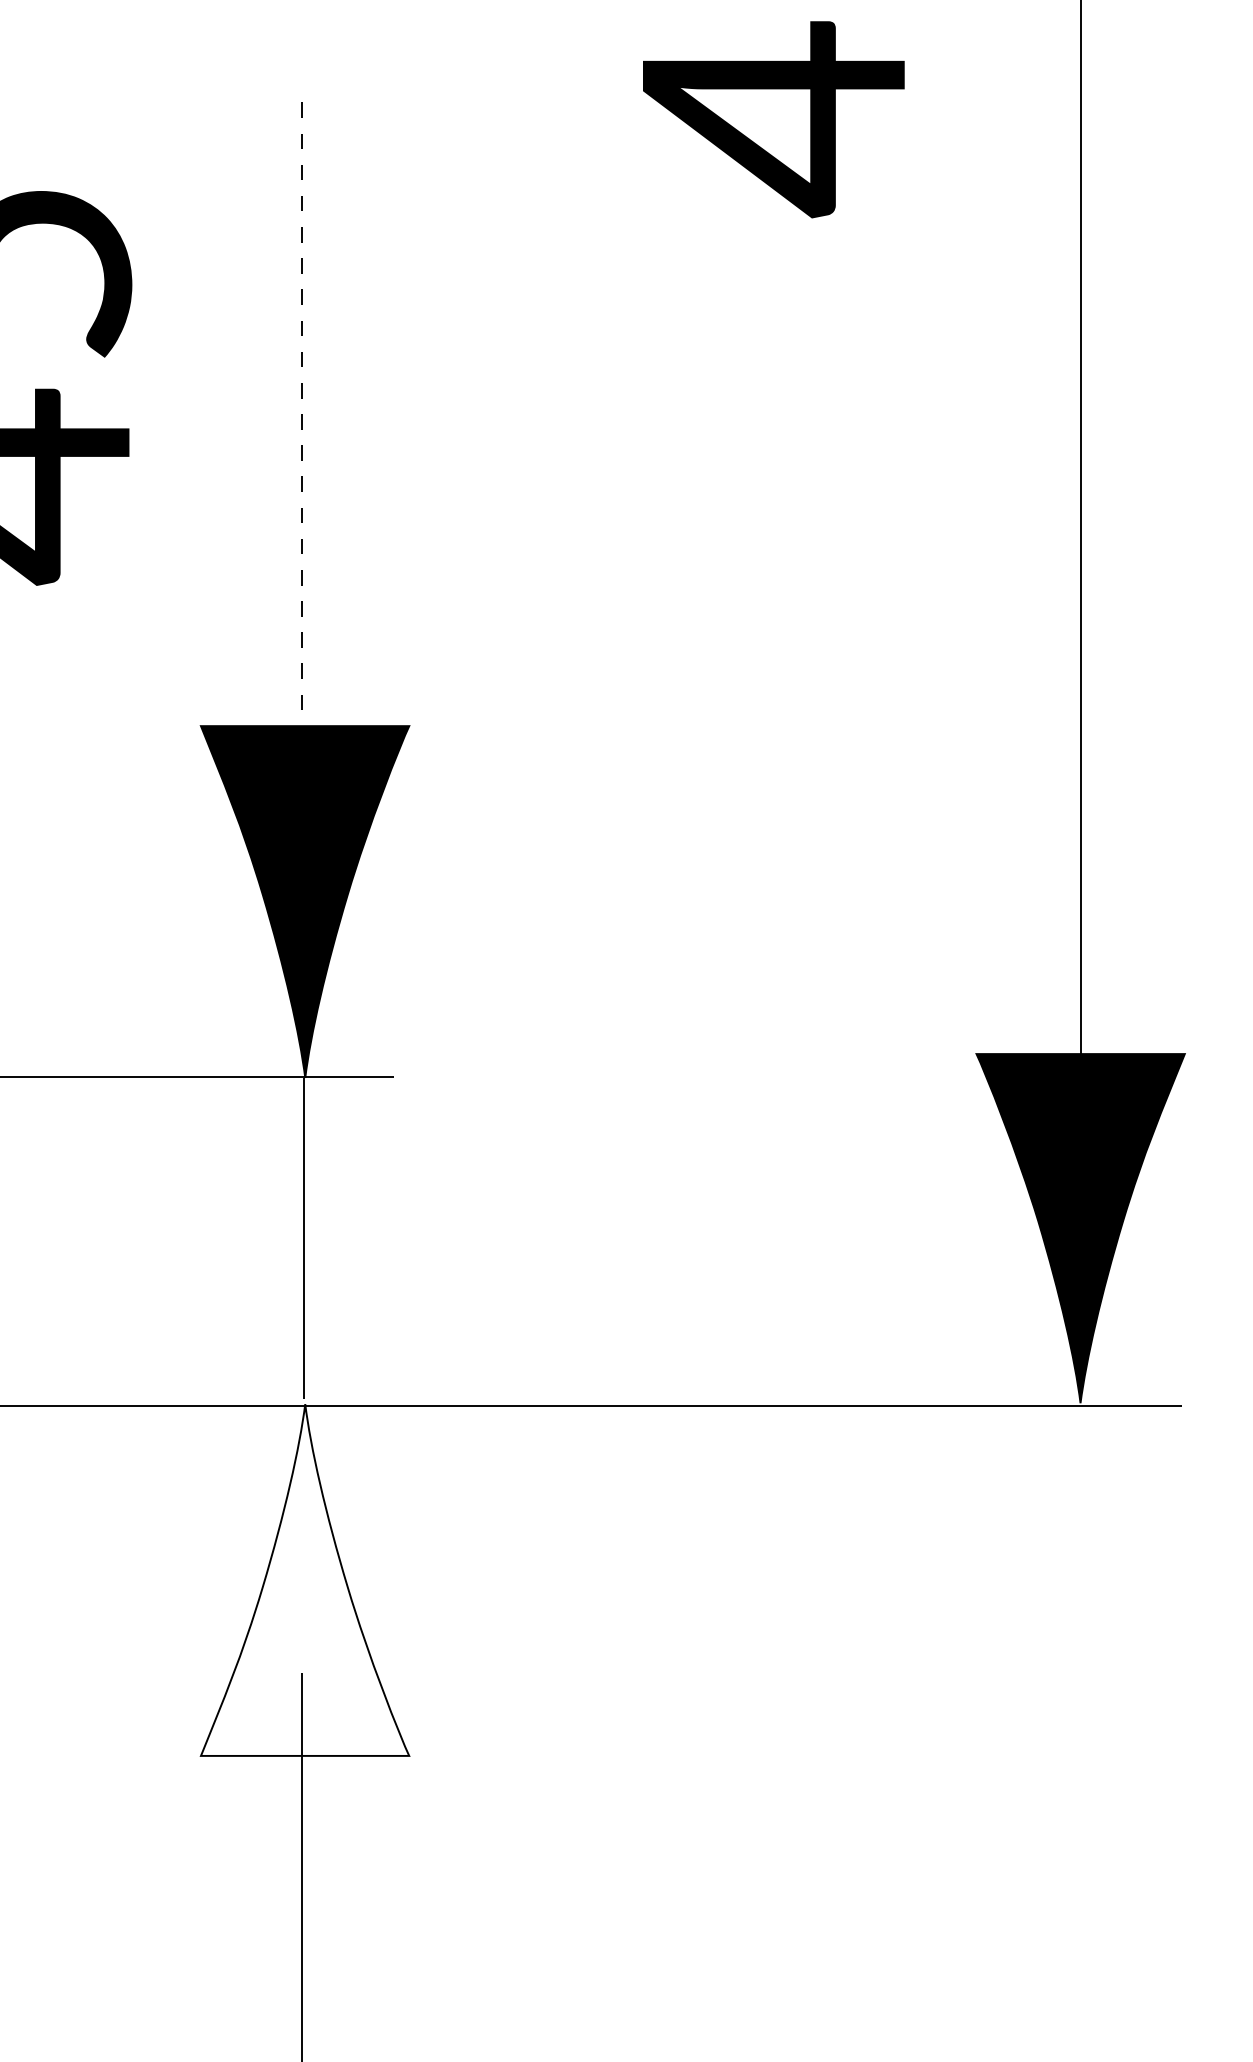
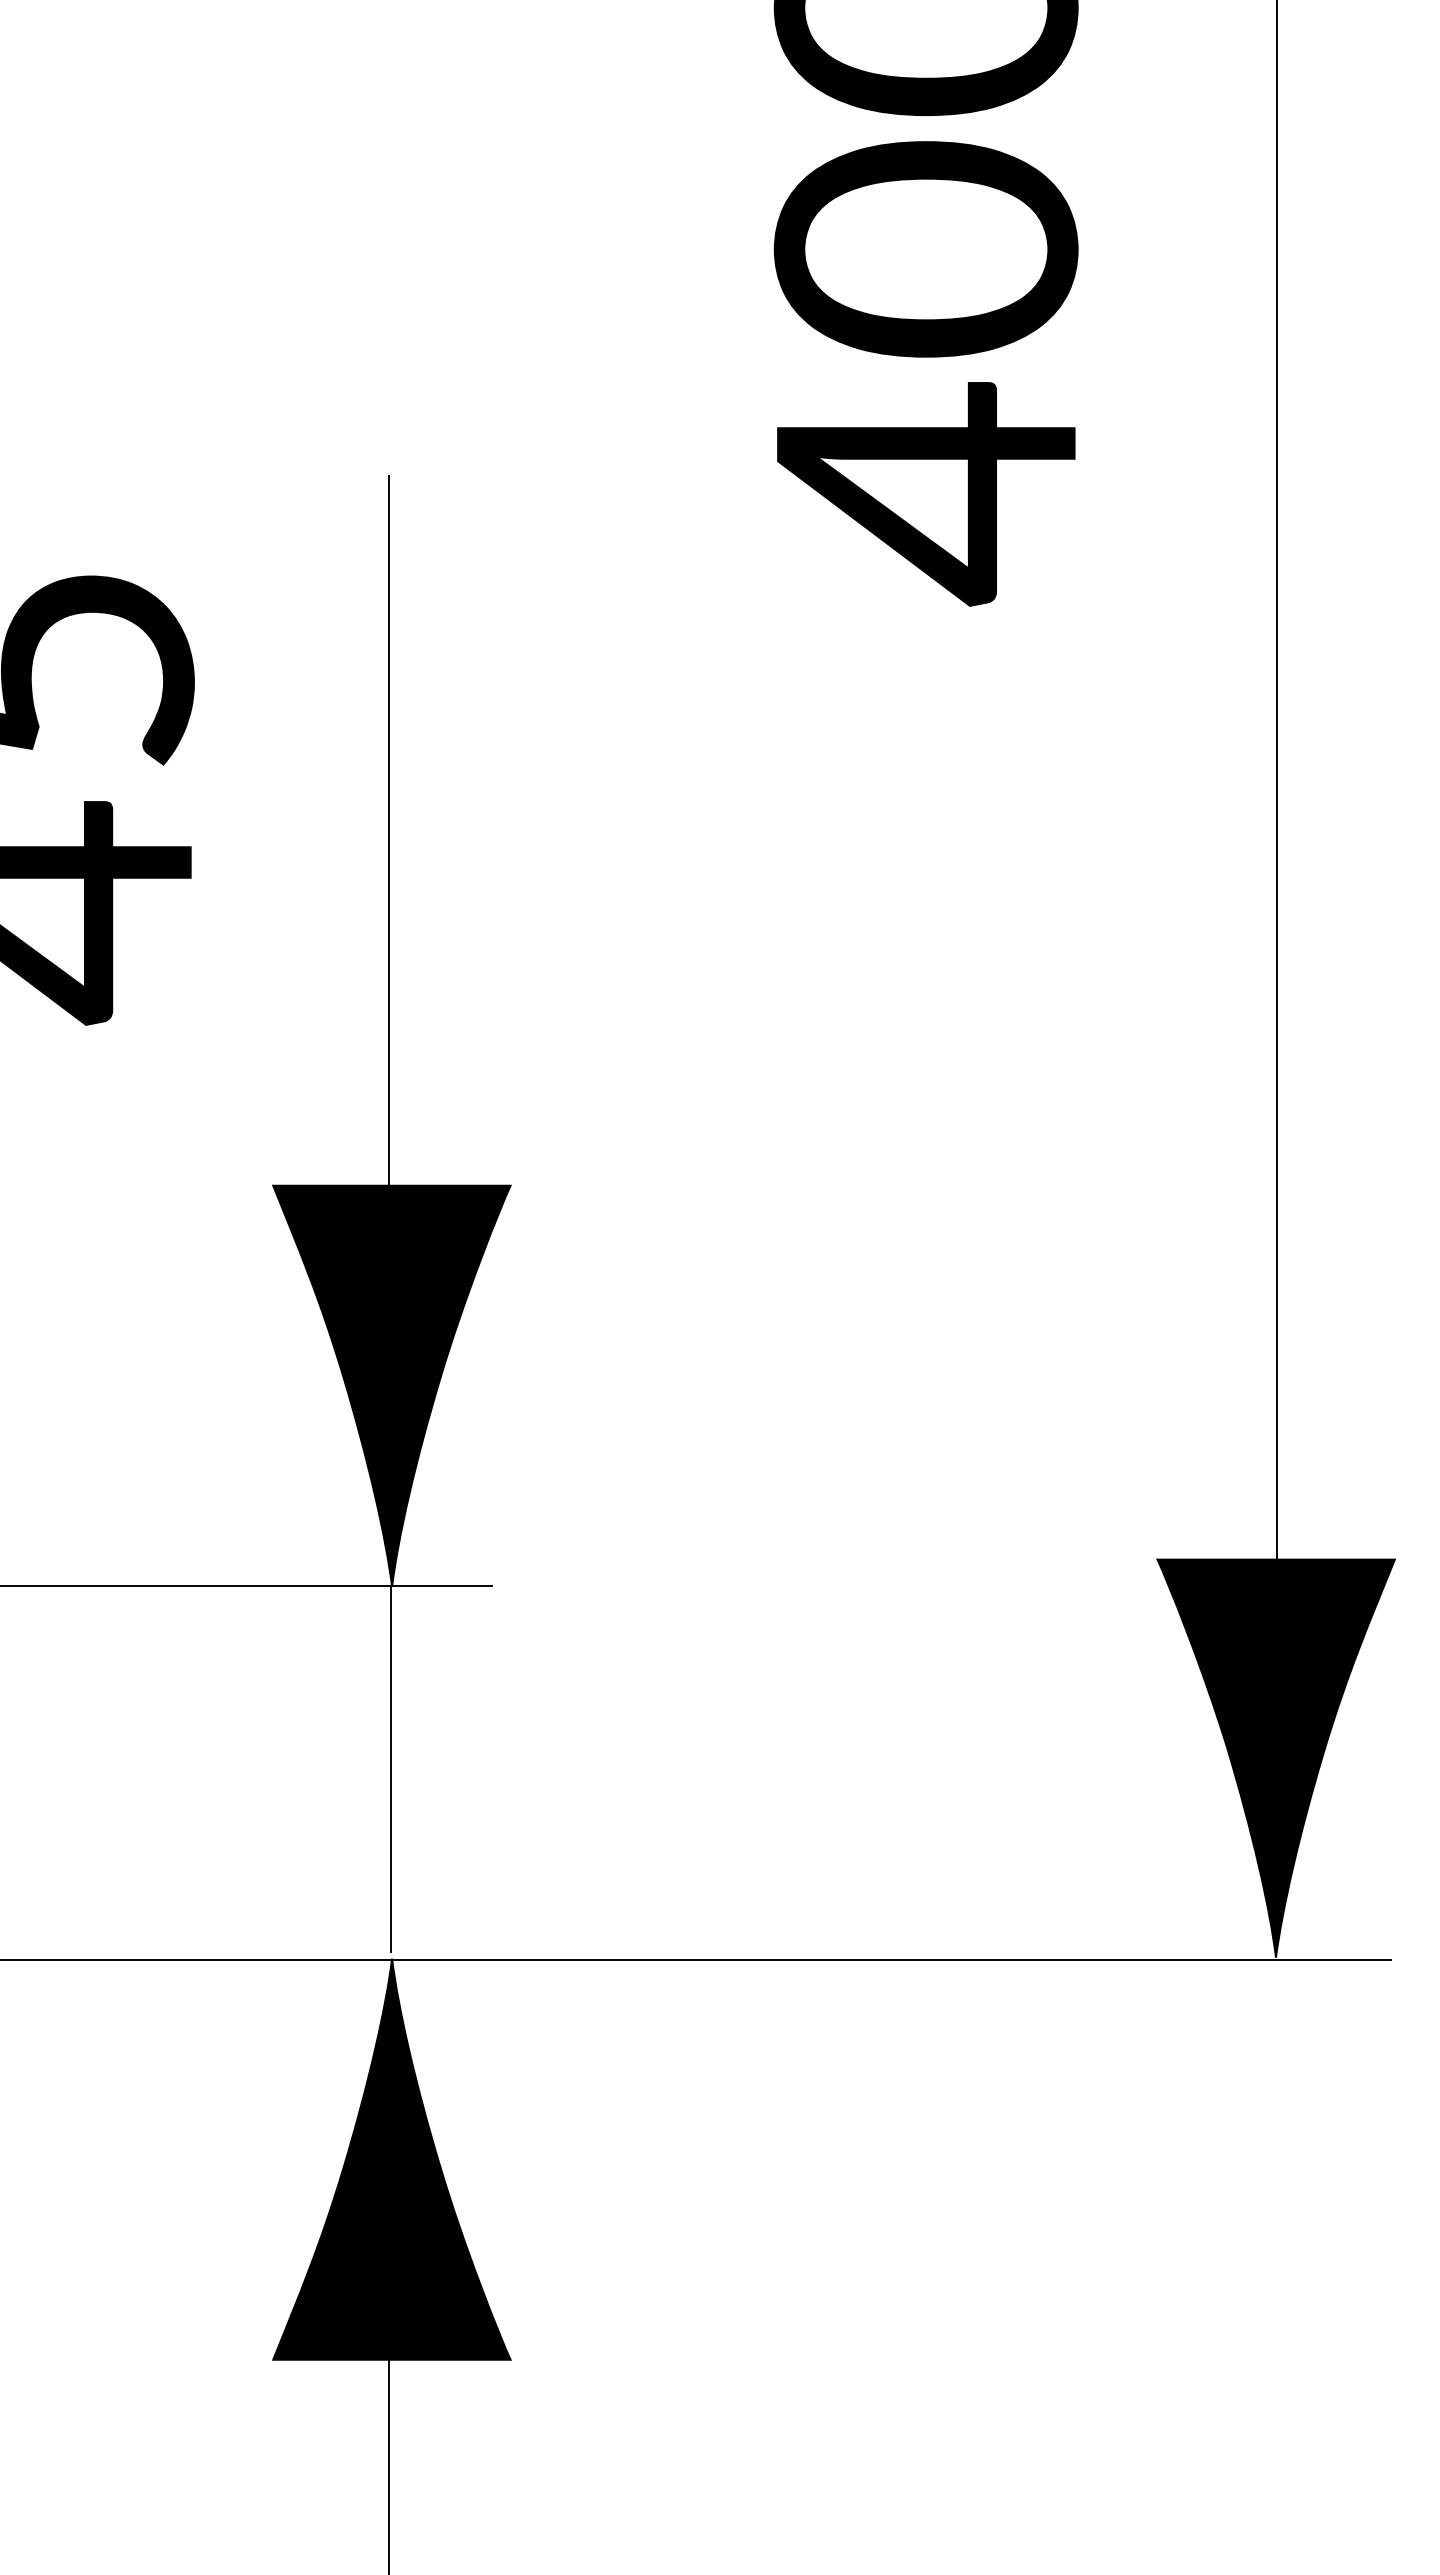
line: (302, 473) -> (388, 897), dashed -> solid
fill: (304, 1579) -> (391, 2158), added

